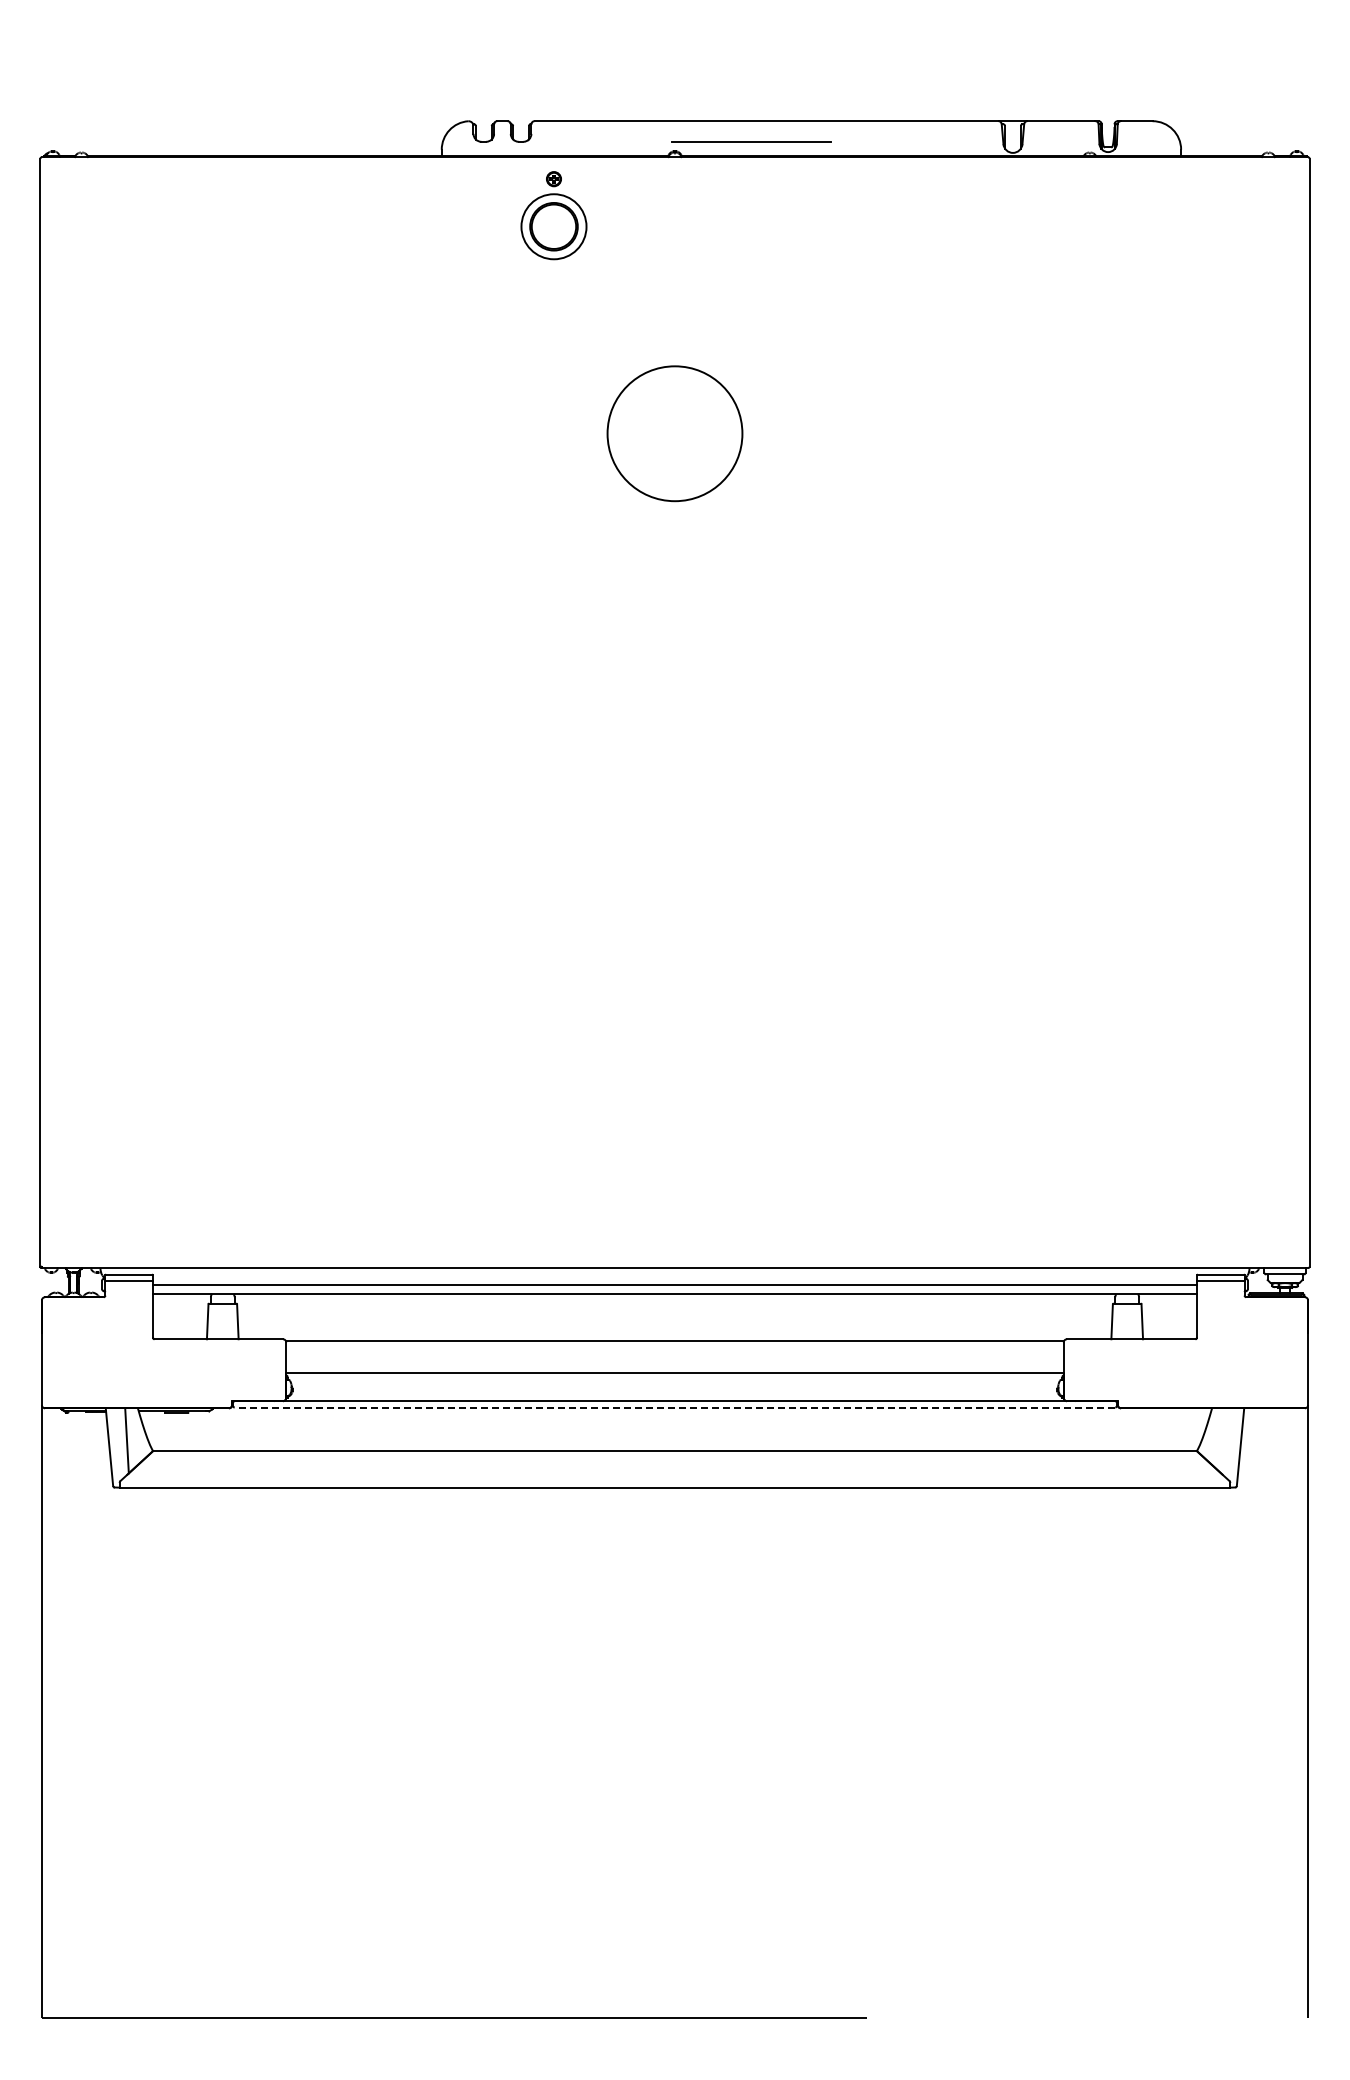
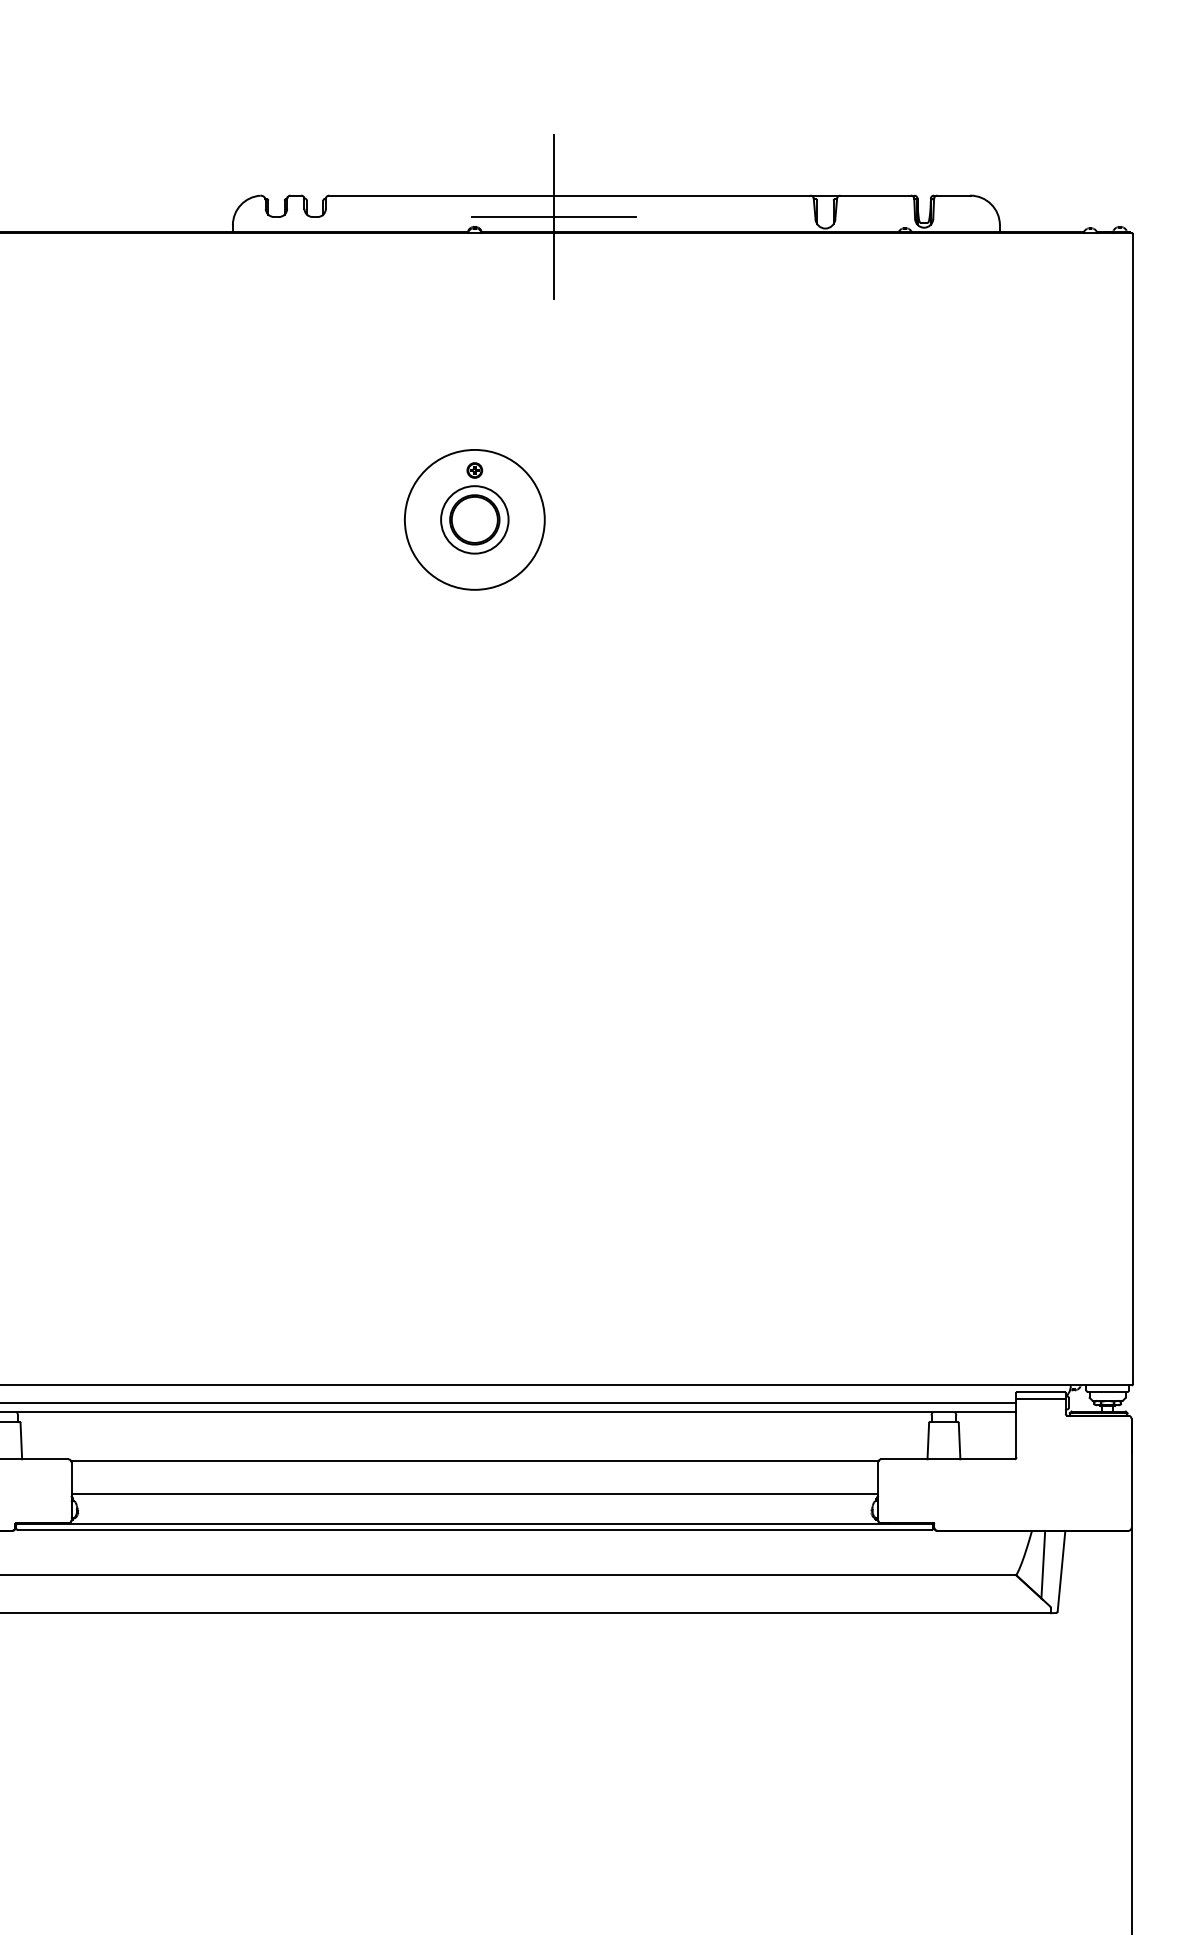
line: (751, 141) -> (554, 216), added
part: (553, 215) -> (474, 508), moved
line: (674, 1407) -> (474, 1530), dashed -> solid
line: (1222, 1440) -> (1042, 1564), added

